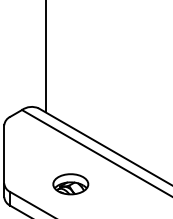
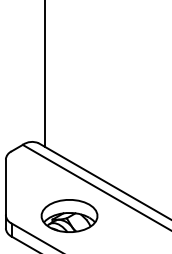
part: (70, 183) -> (69, 215), size x1.67

